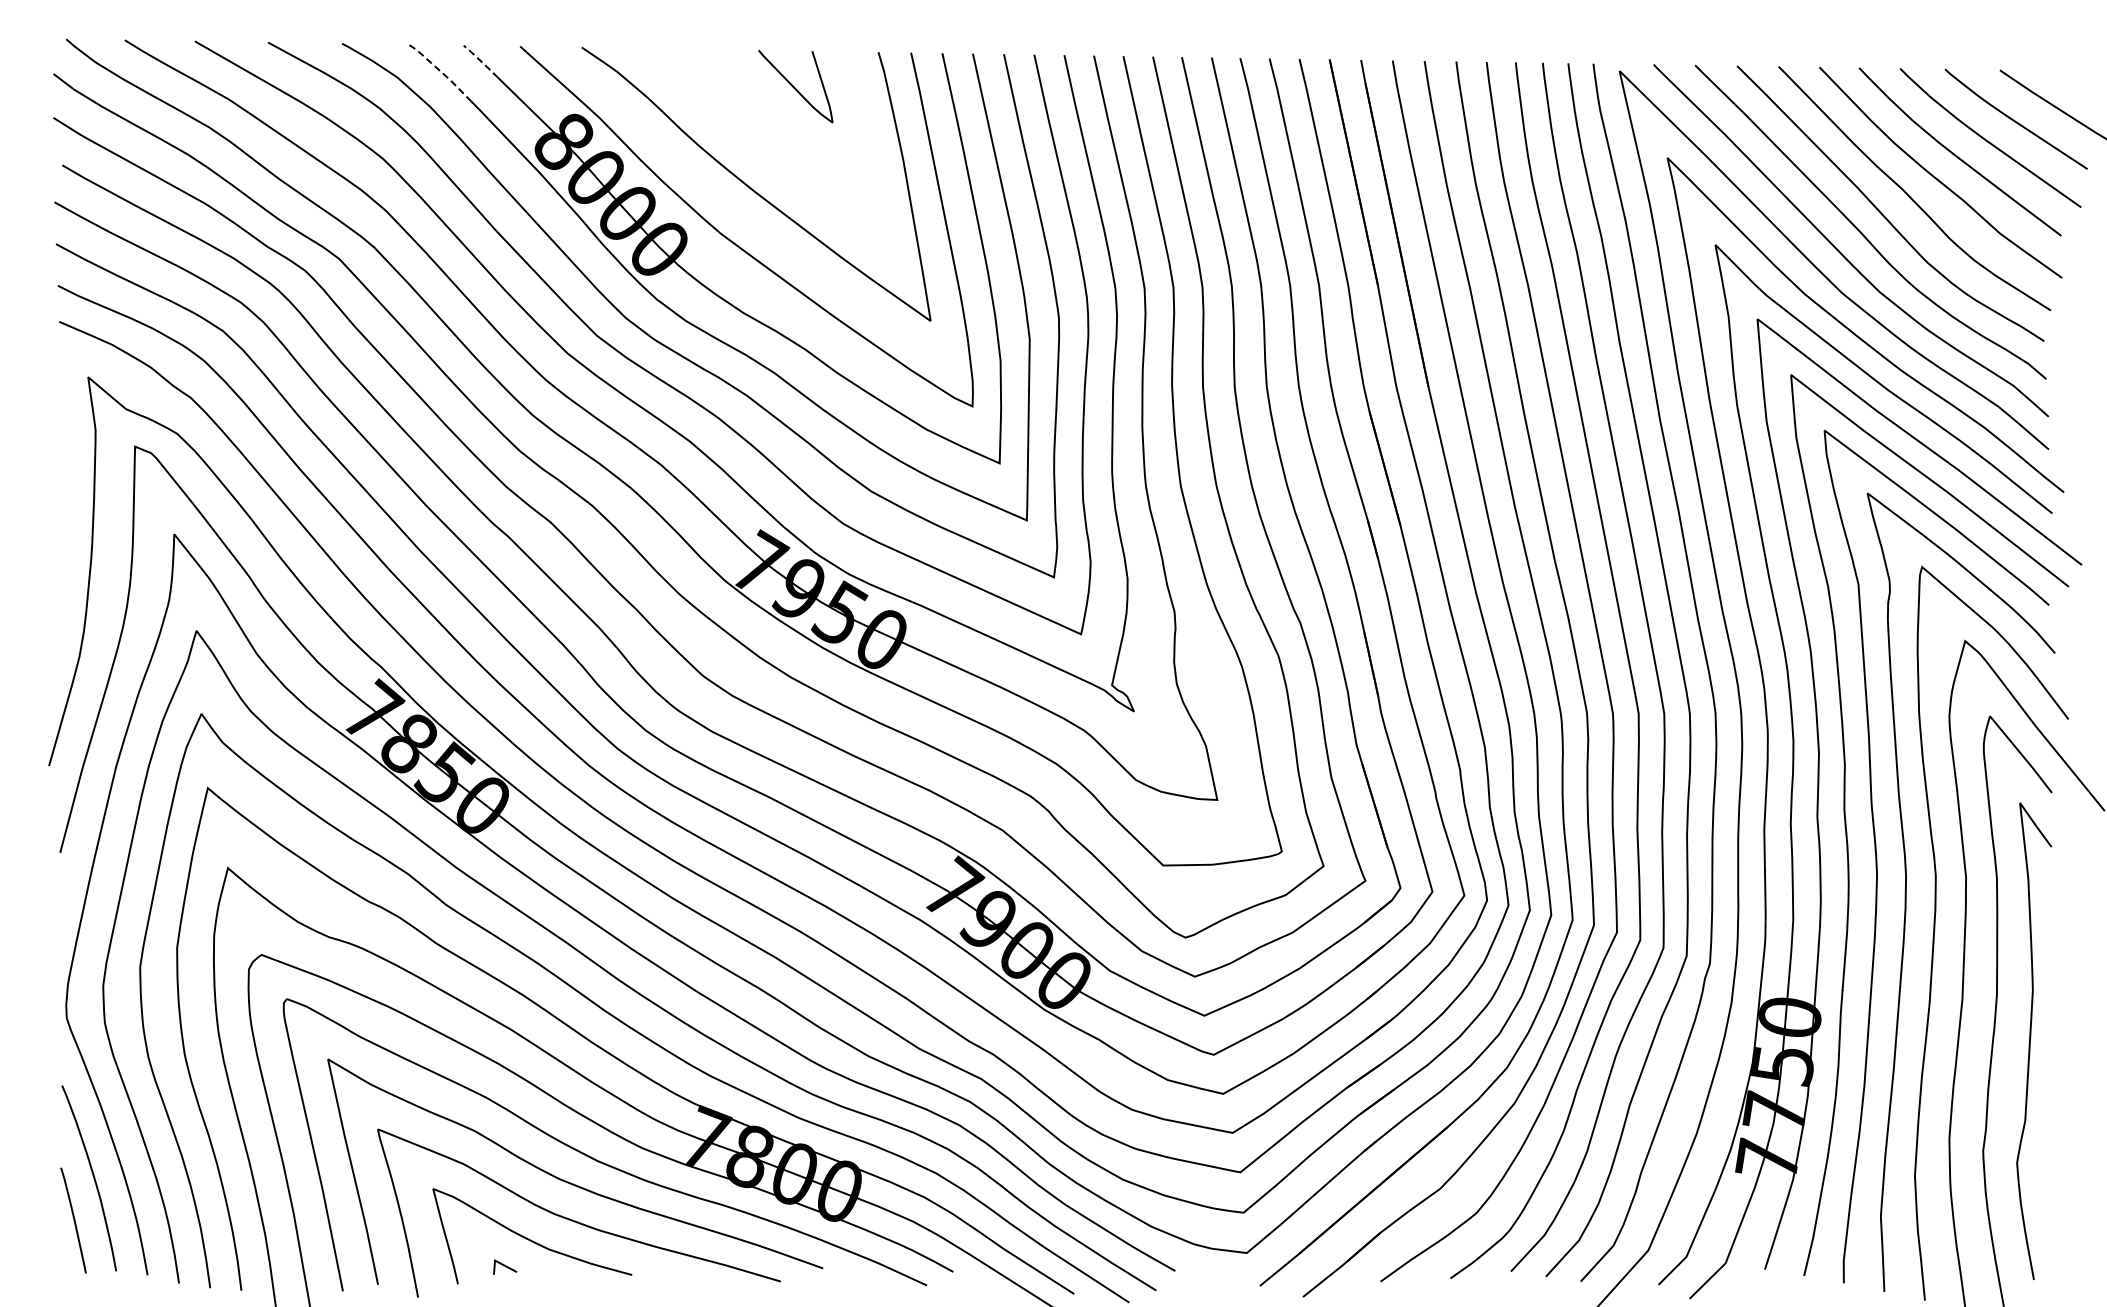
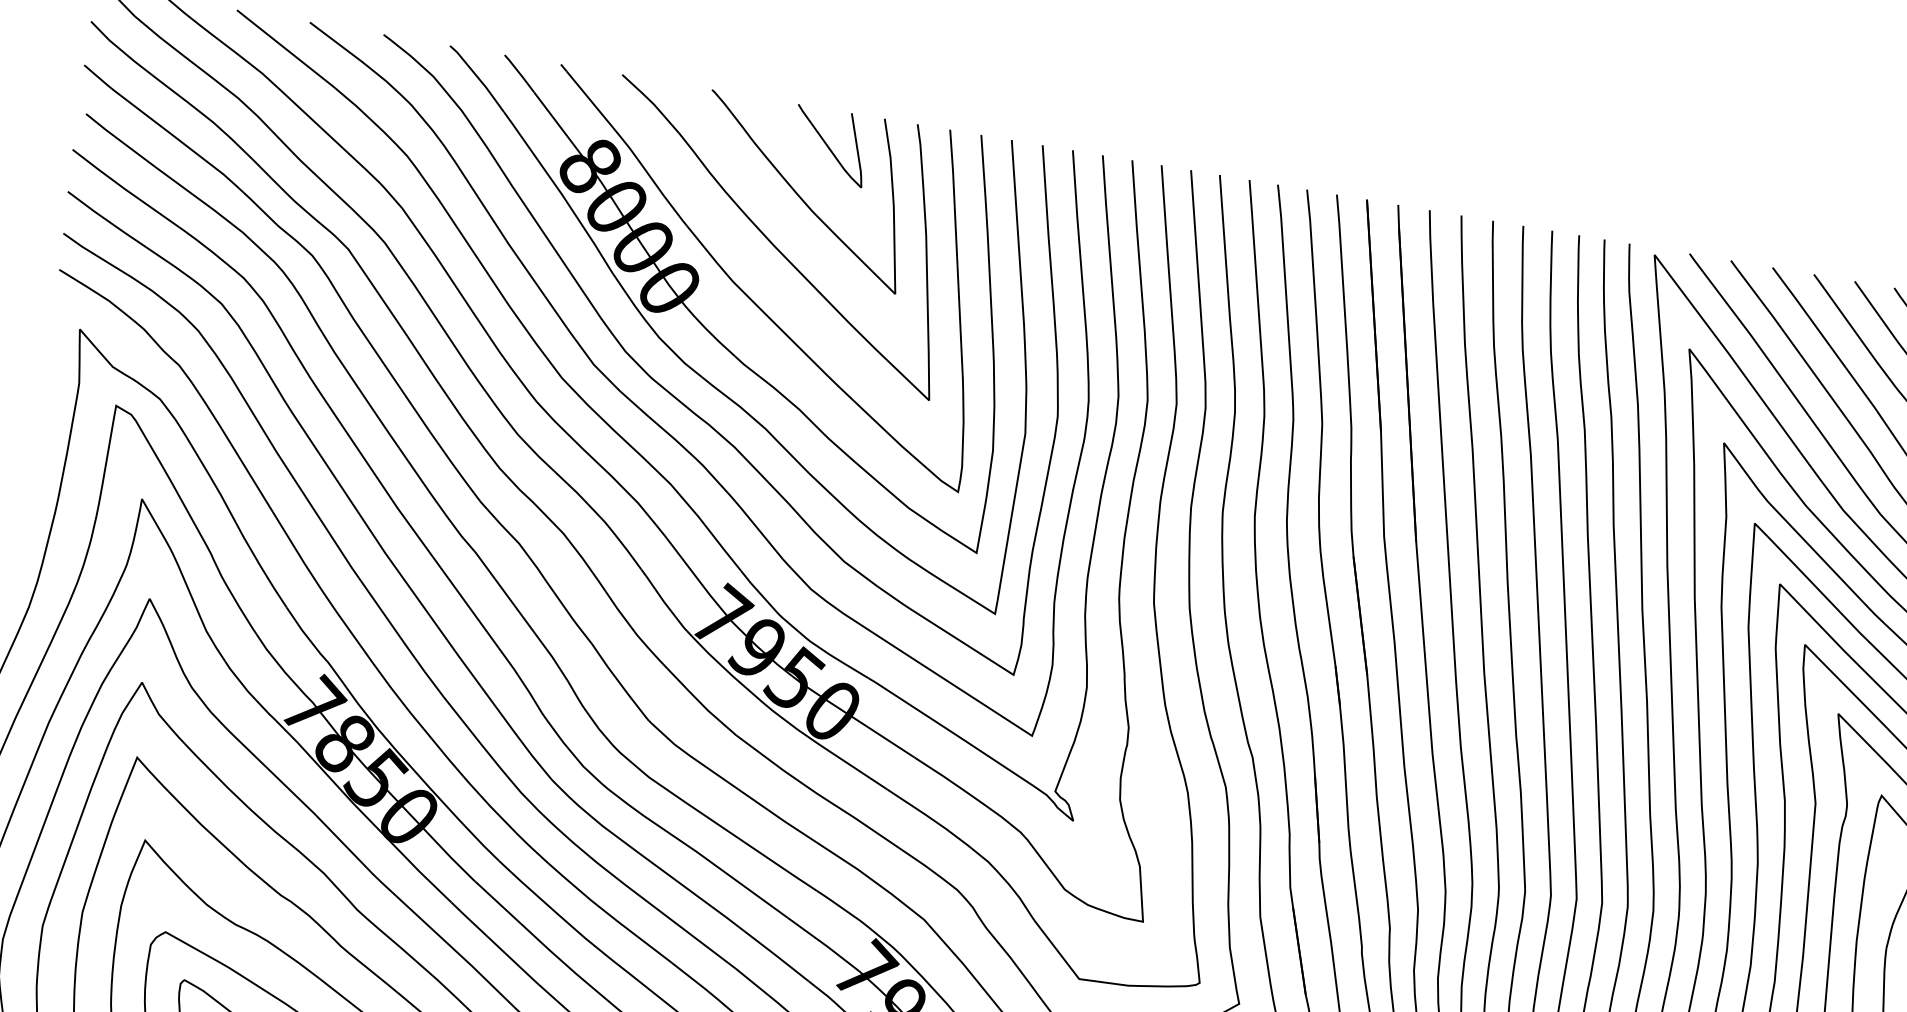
line: (481, 61) -> (520, 73), dashed -> solid
line: (440, 71) -> (477, 77), dashed -> solid
curve: (772, 138) -> (798, 194), added

